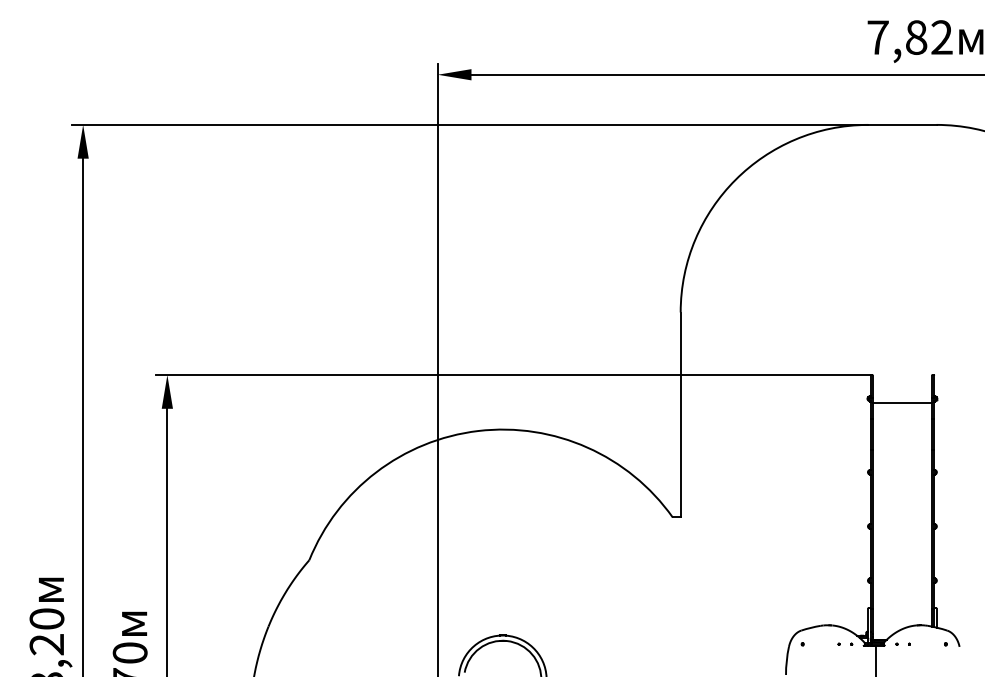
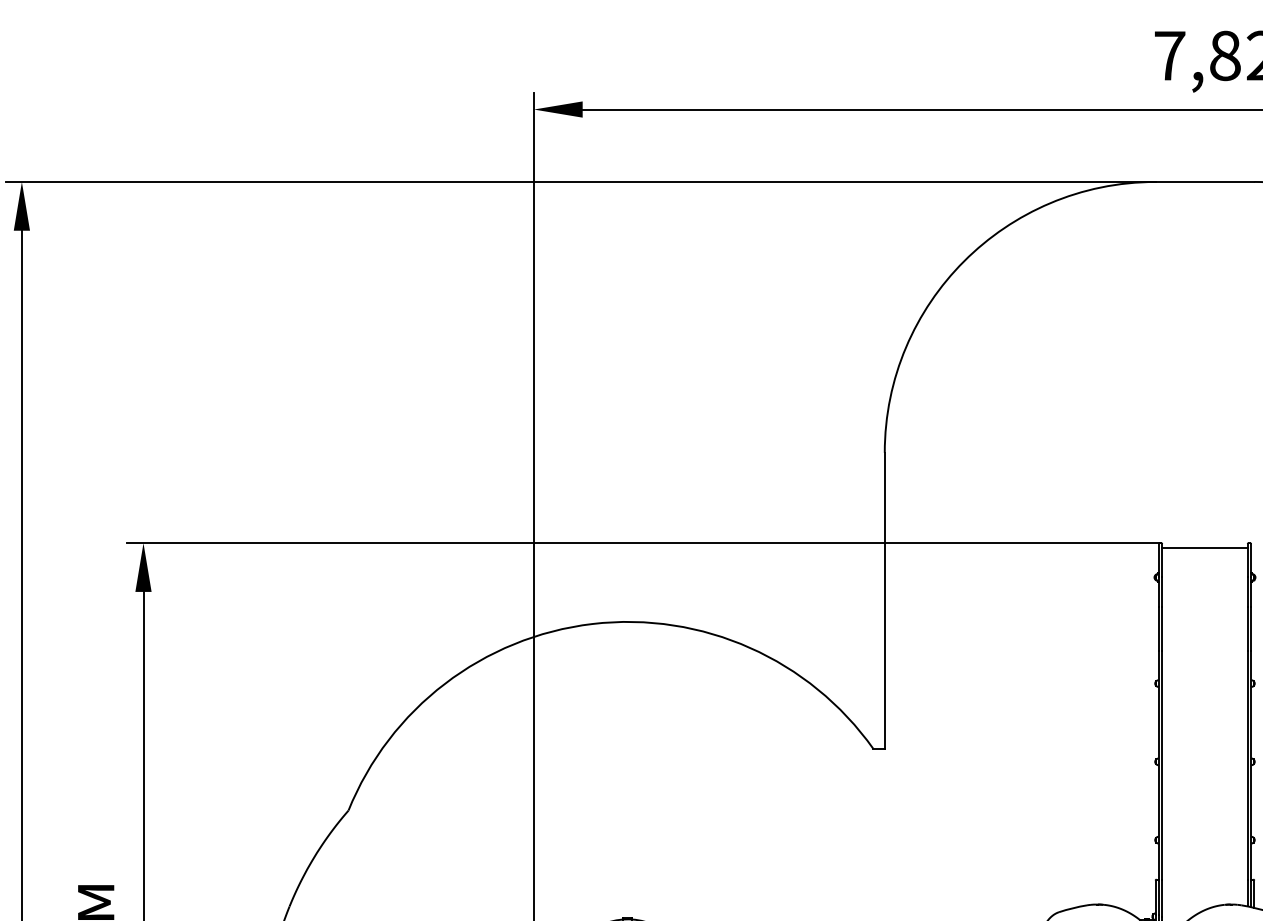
line: (902, 402) -> (1205, 548), moved

